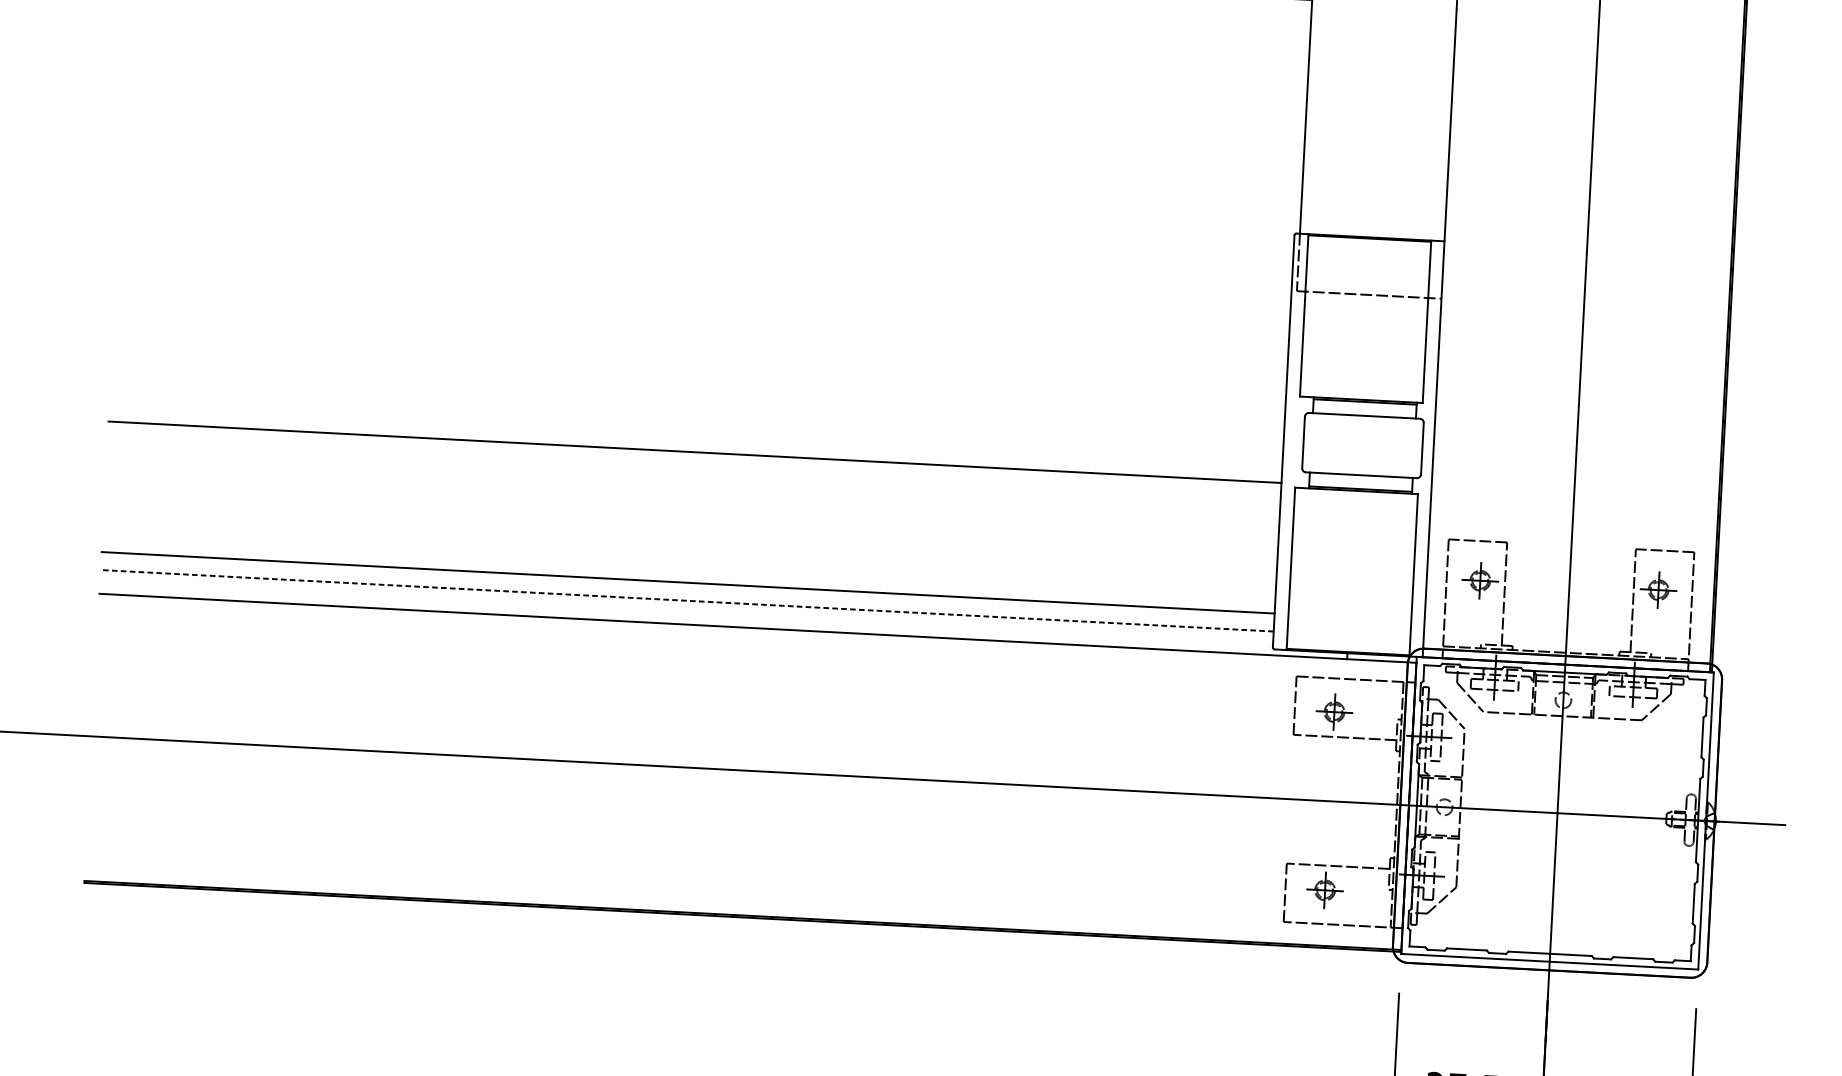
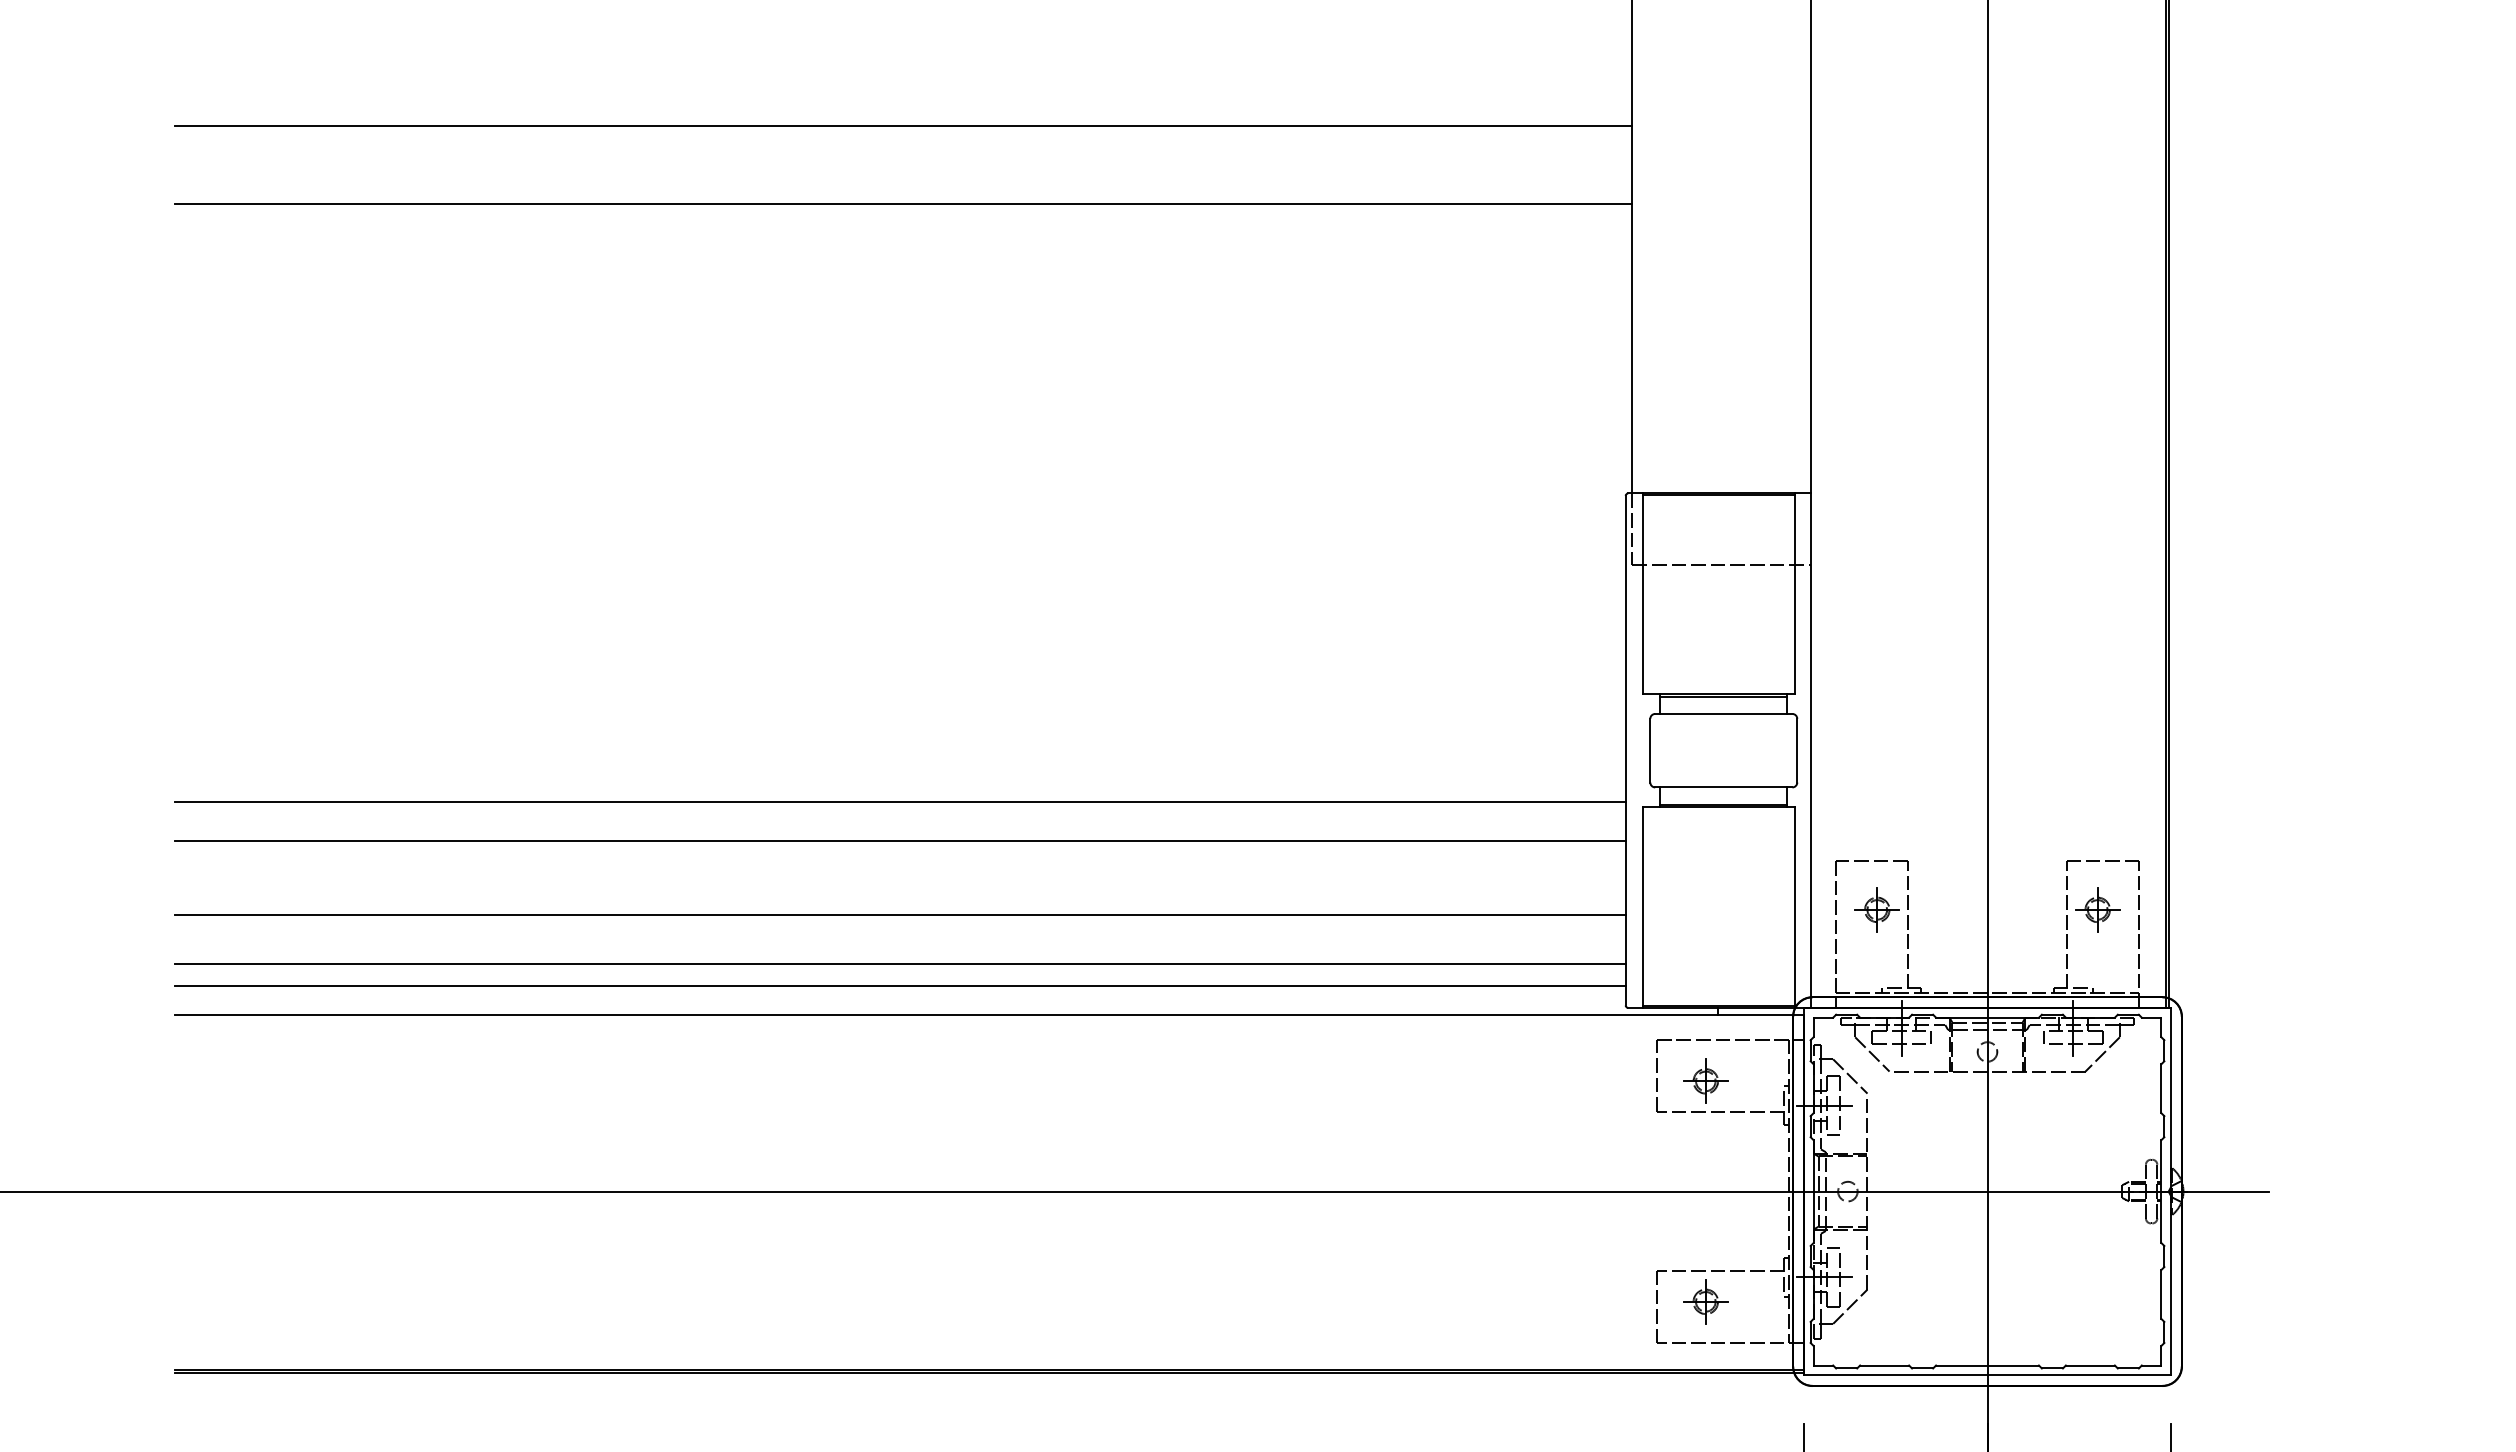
line: (692, 484) -> (899, 841), added
line: (689, 543) -> (899, 914), added
line: (686, 600) -> (899, 985), dashed -> solid

